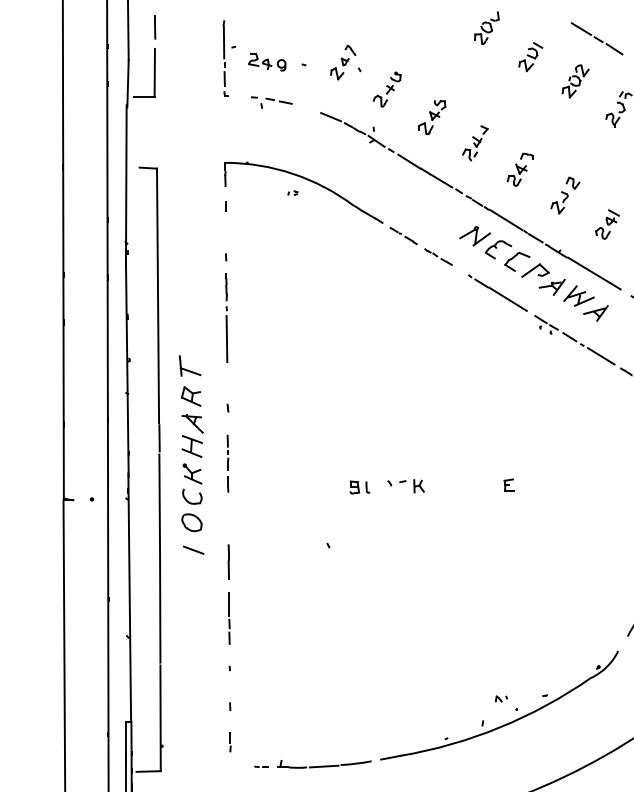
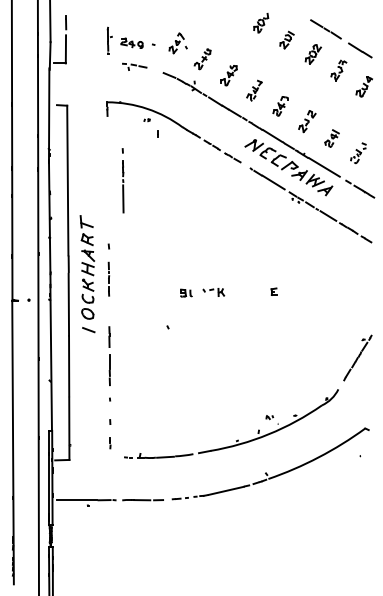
part: (228, 57) -> (109, 40), size x0.6
part: (225, 205) -> (157, 133), moved
line: (225, 307) -> (122, 180), moved

